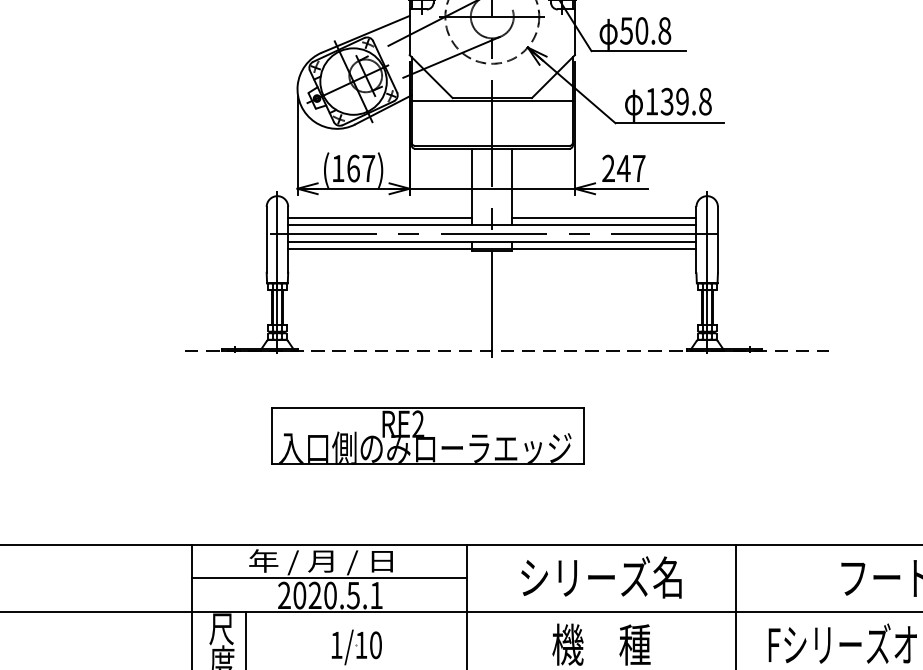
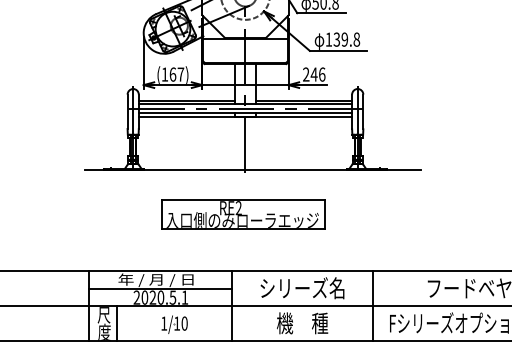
text: (639, 168) -> (322, 74), 247 -> 246
line: (507, 350) -> (253, 169), dashed -> solid
part: (427, 436) -> (243, 214), moved

